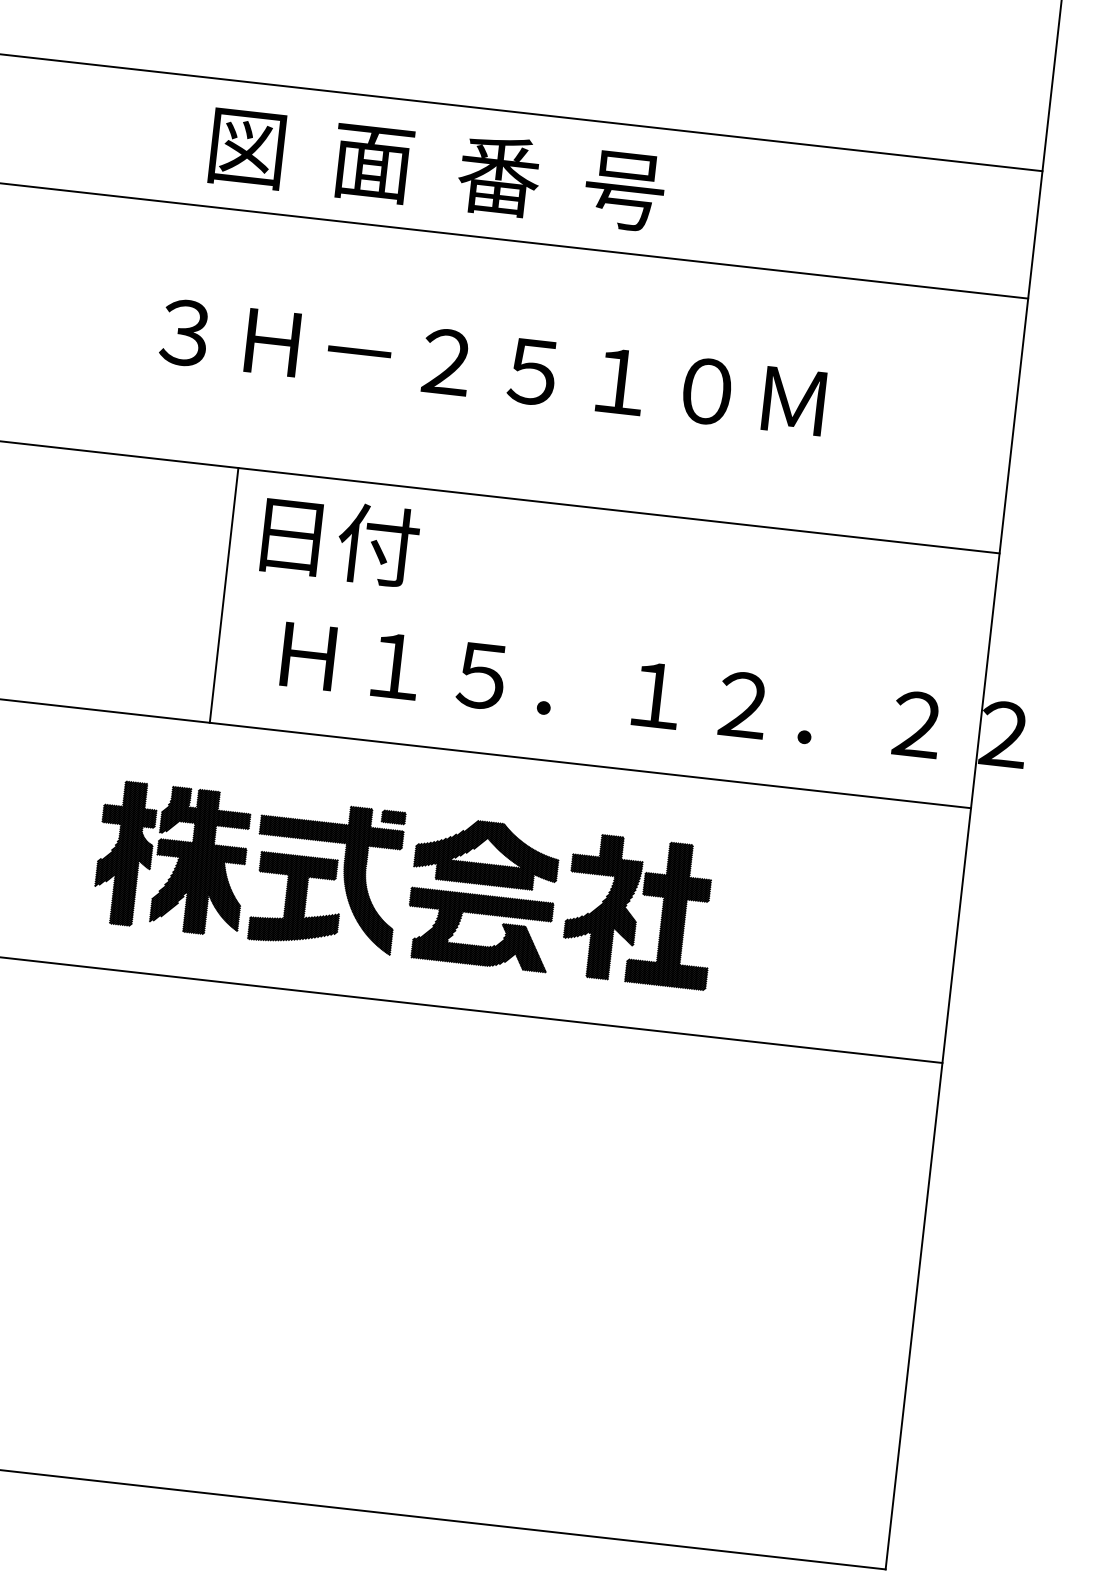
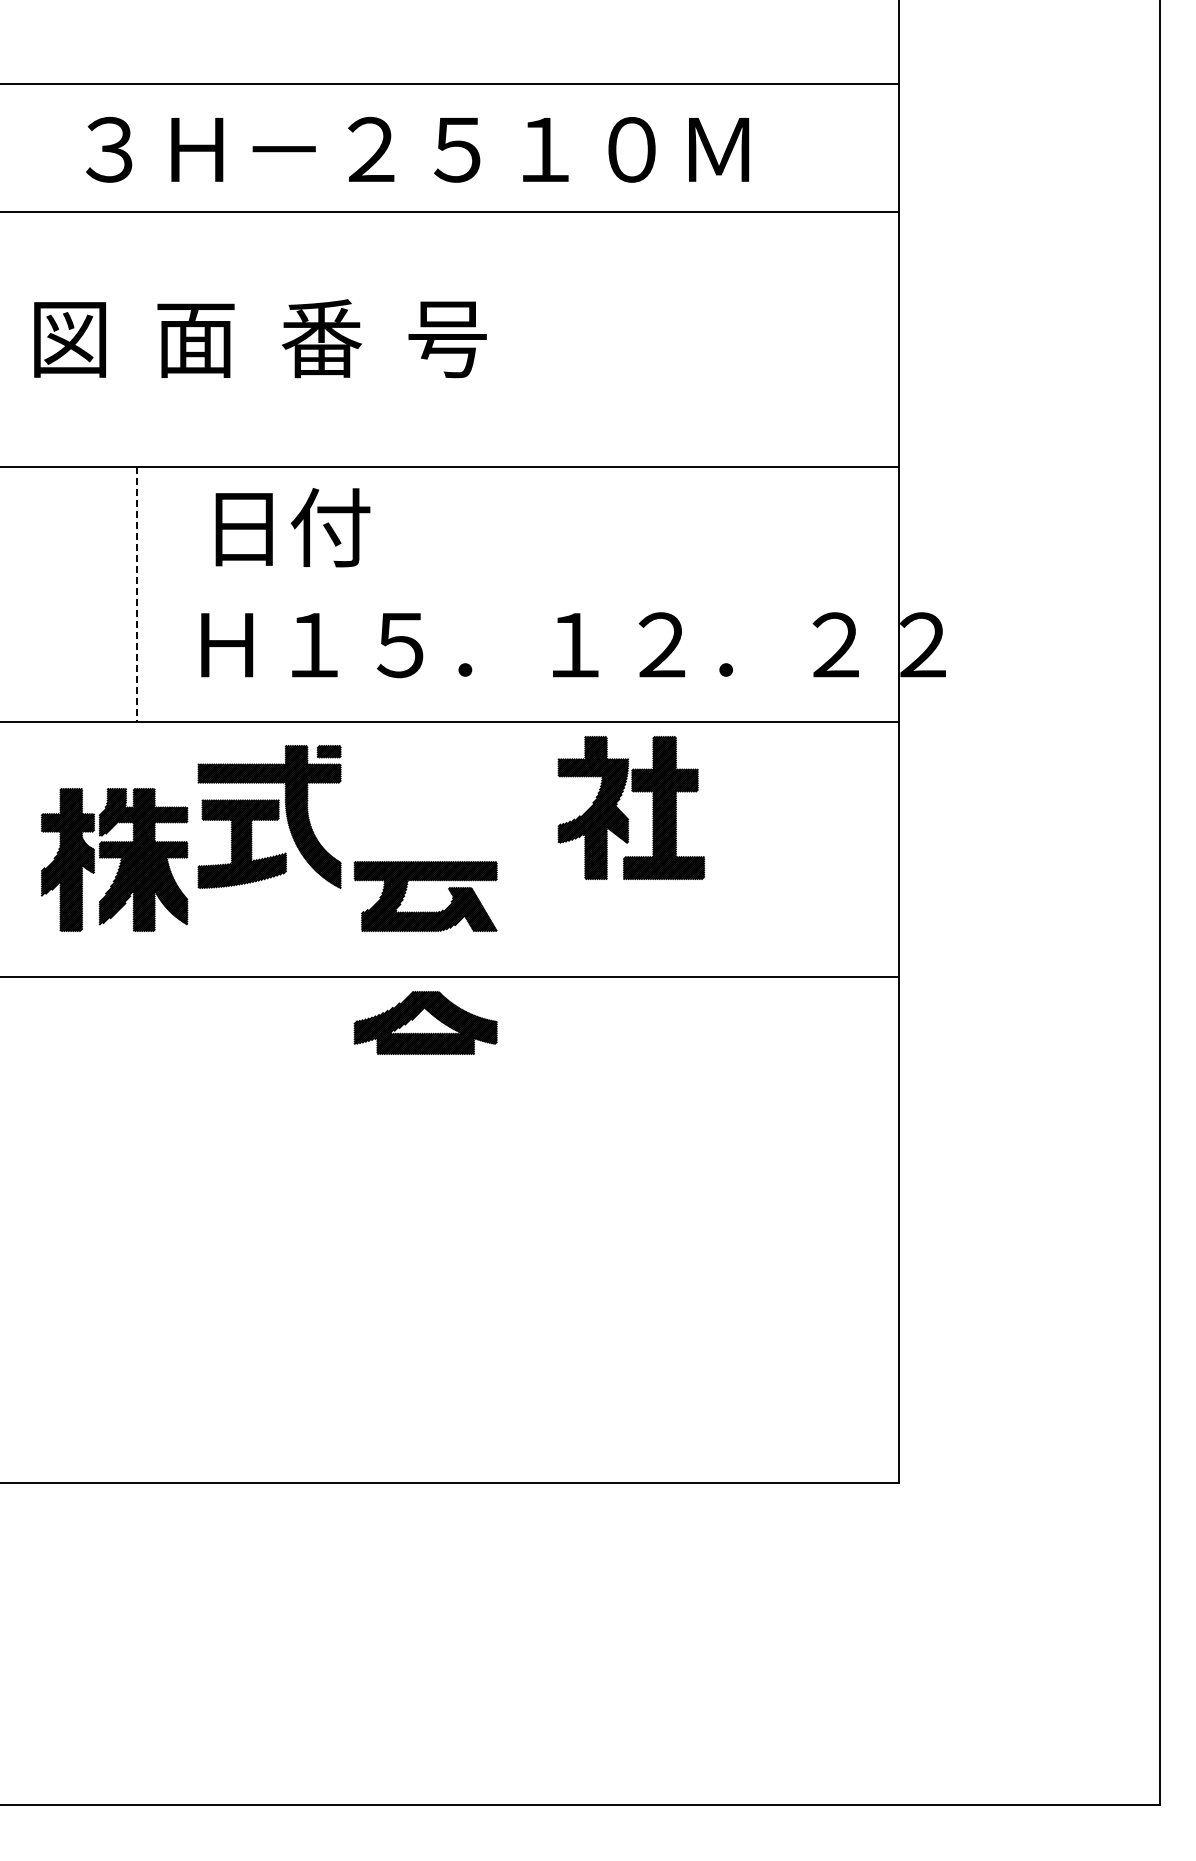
text: (548, 181) -> (411, 149), 図  面  番  号 -> ３Ｈ－２５１０Ｍ
text: (487, 366) -> (371, 338), ３Ｈ－２５１０Ｍ -> 図  面  番  号
text: (340, 540) -> (292, 527), moved
line: (224, 595) -> (137, 594), solid -> dashed
part: (487, 852) -> (425, 1022), moved
part: (326, 875) -> (269, 816), moved
part: (632, 916) -> (624, 814), moved

